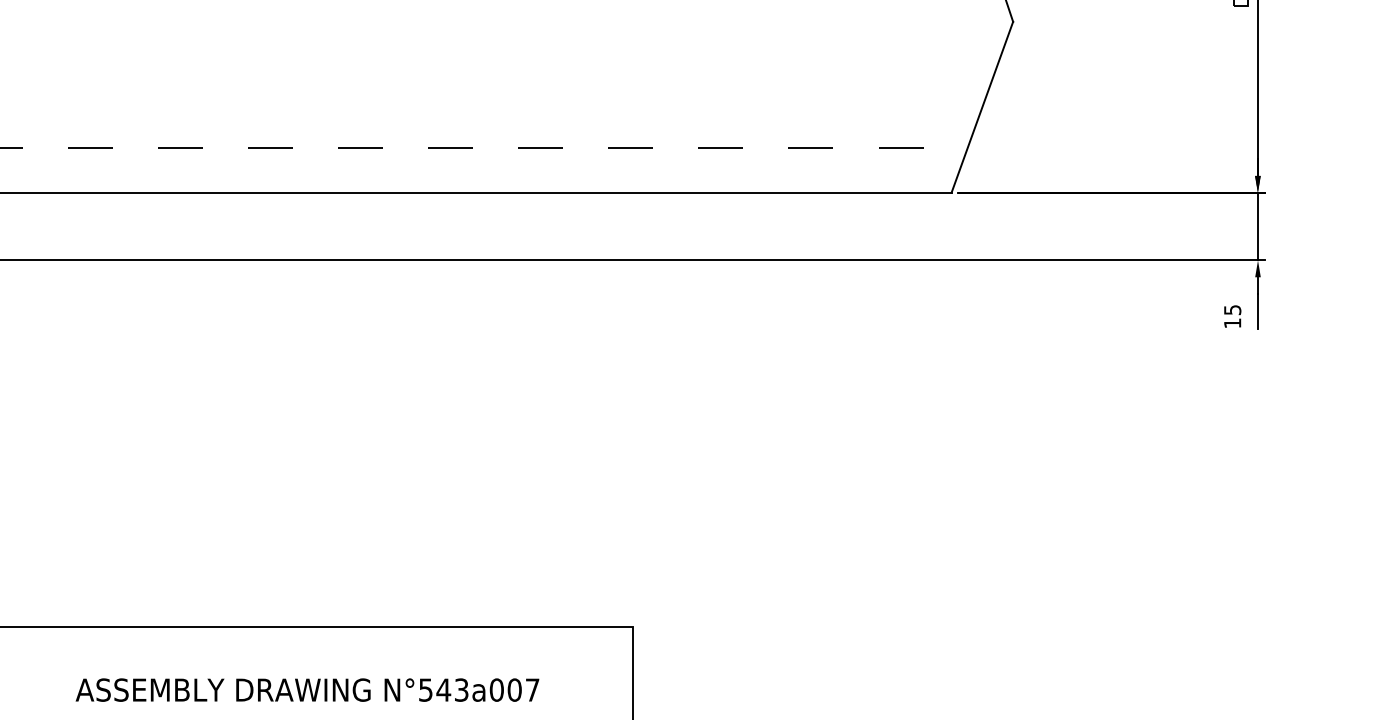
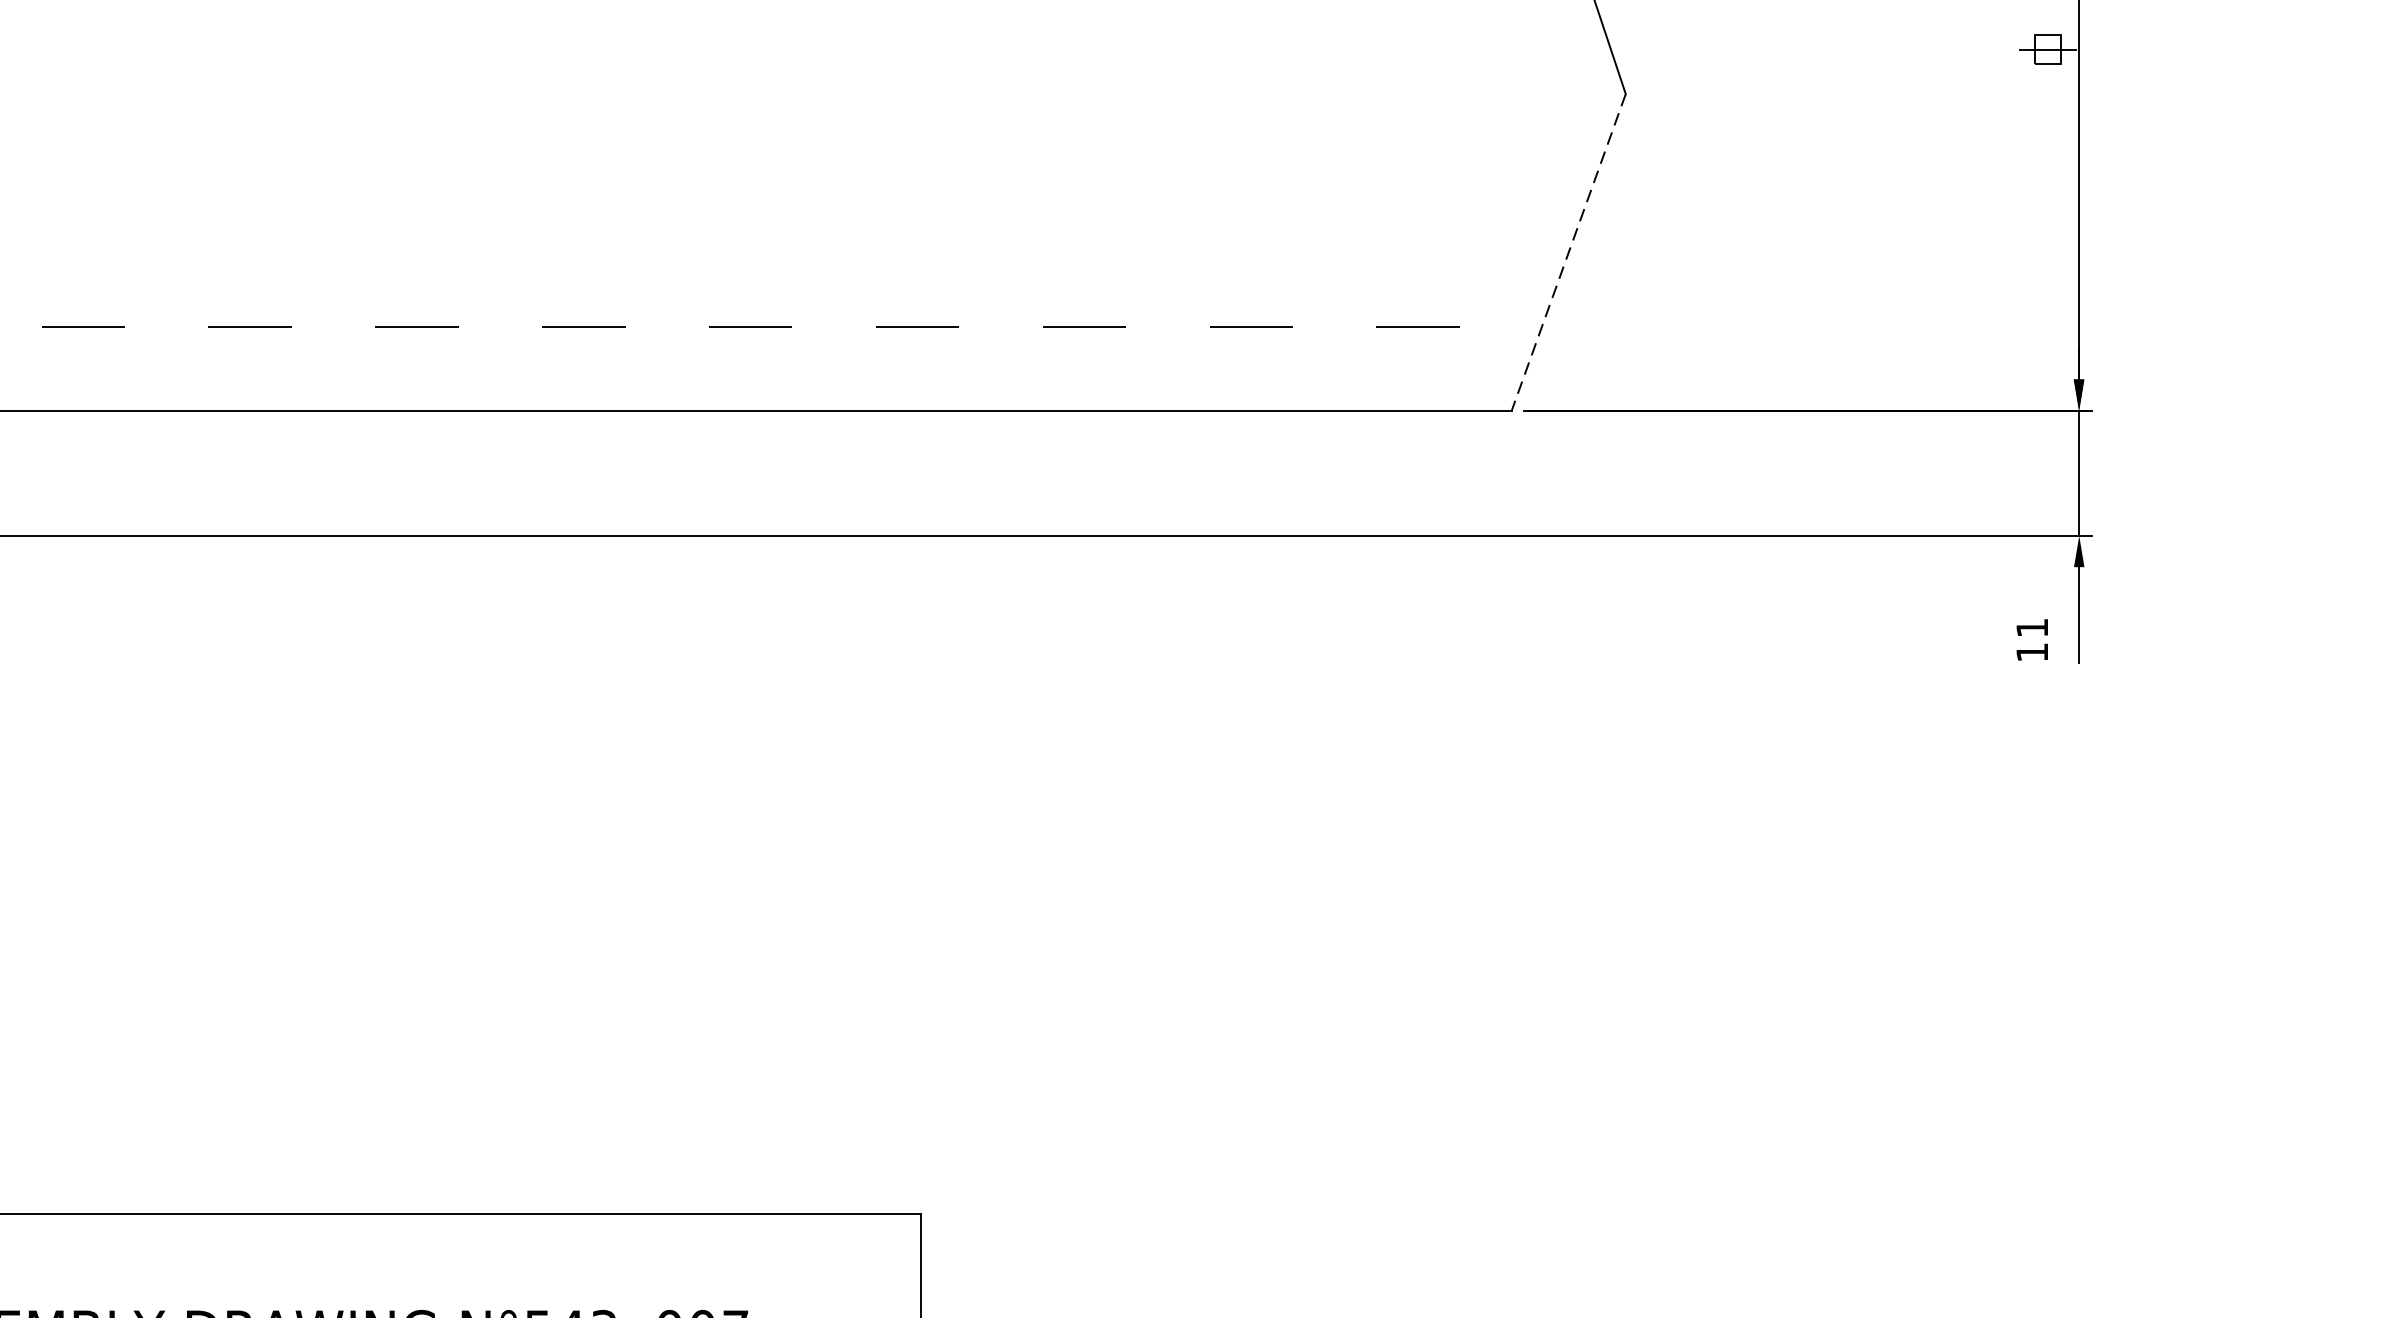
line: (982, 107) -> (1569, 252), solid -> dashed
text: (1232, 310) -> (2032, 628), 15 -> 11

